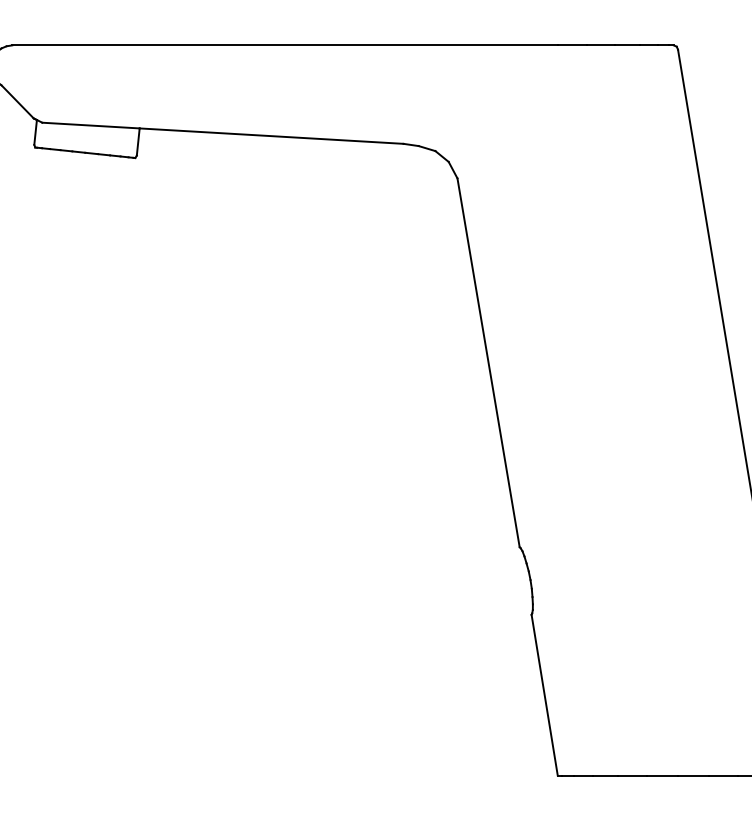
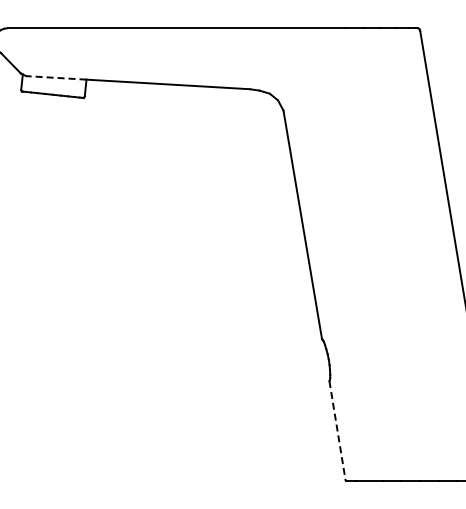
line: (89, 124) -> (55, 77), solid -> dashed
line: (544, 696) -> (337, 431), solid -> dashed

